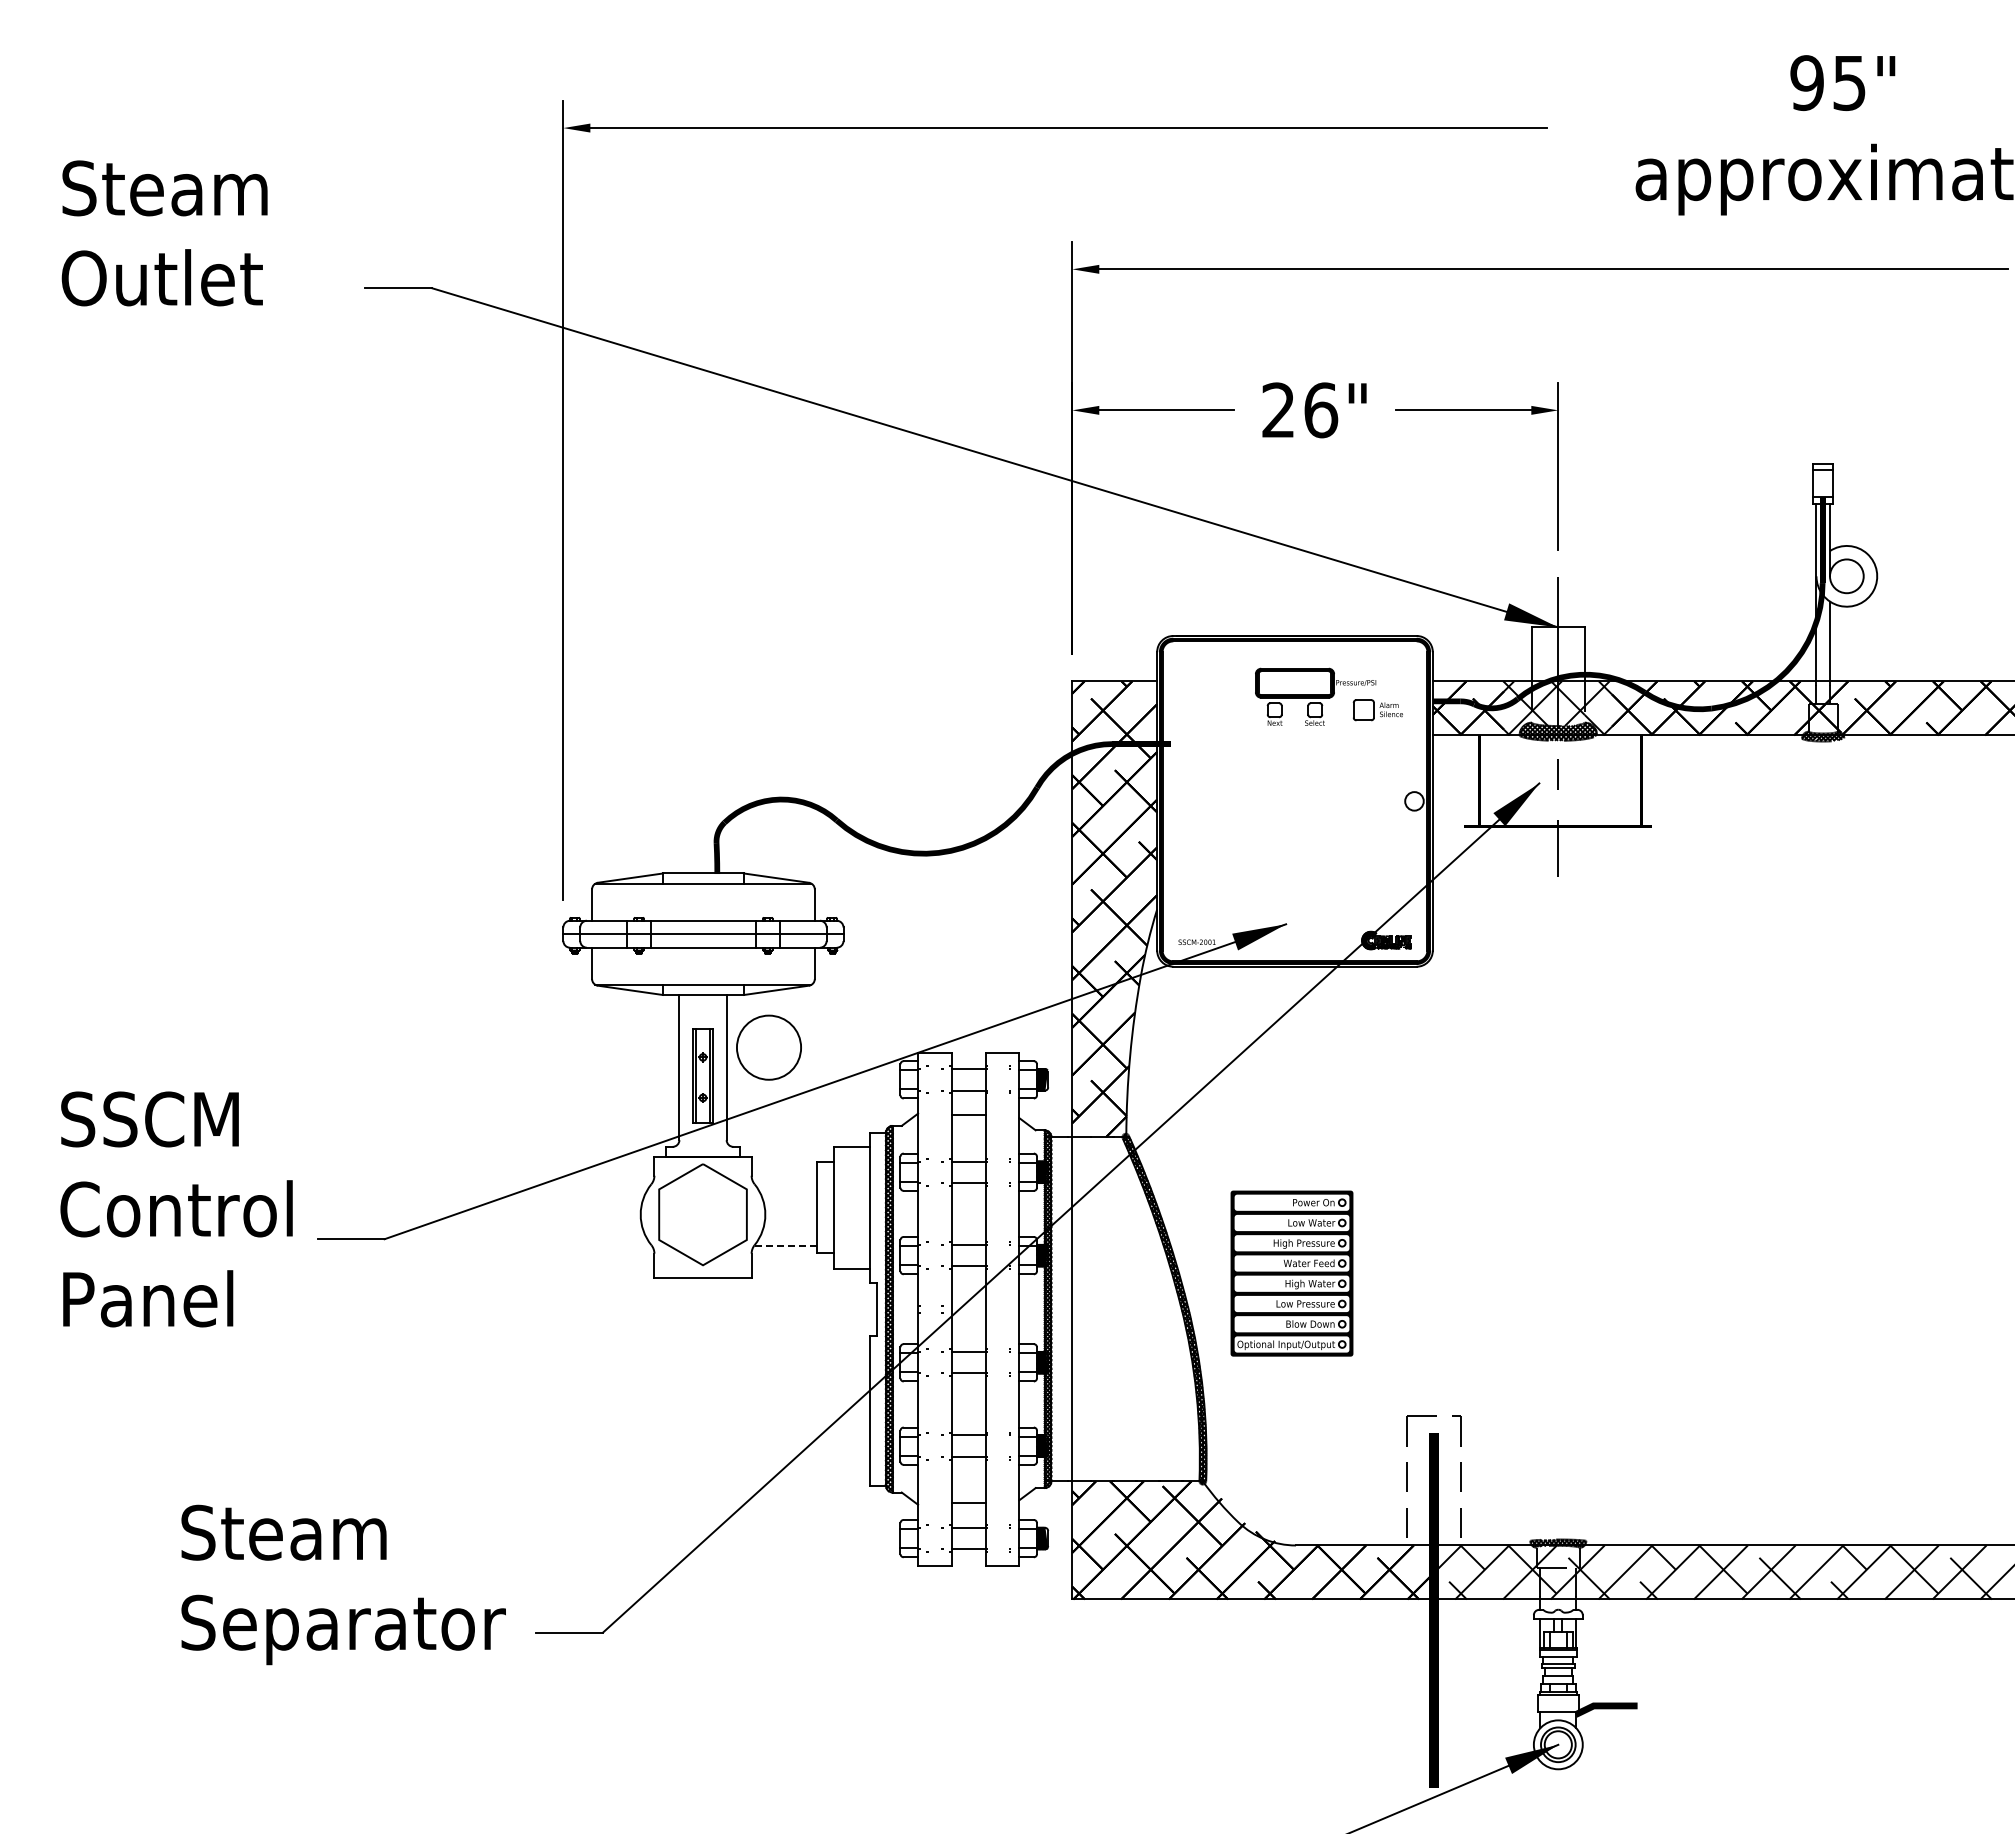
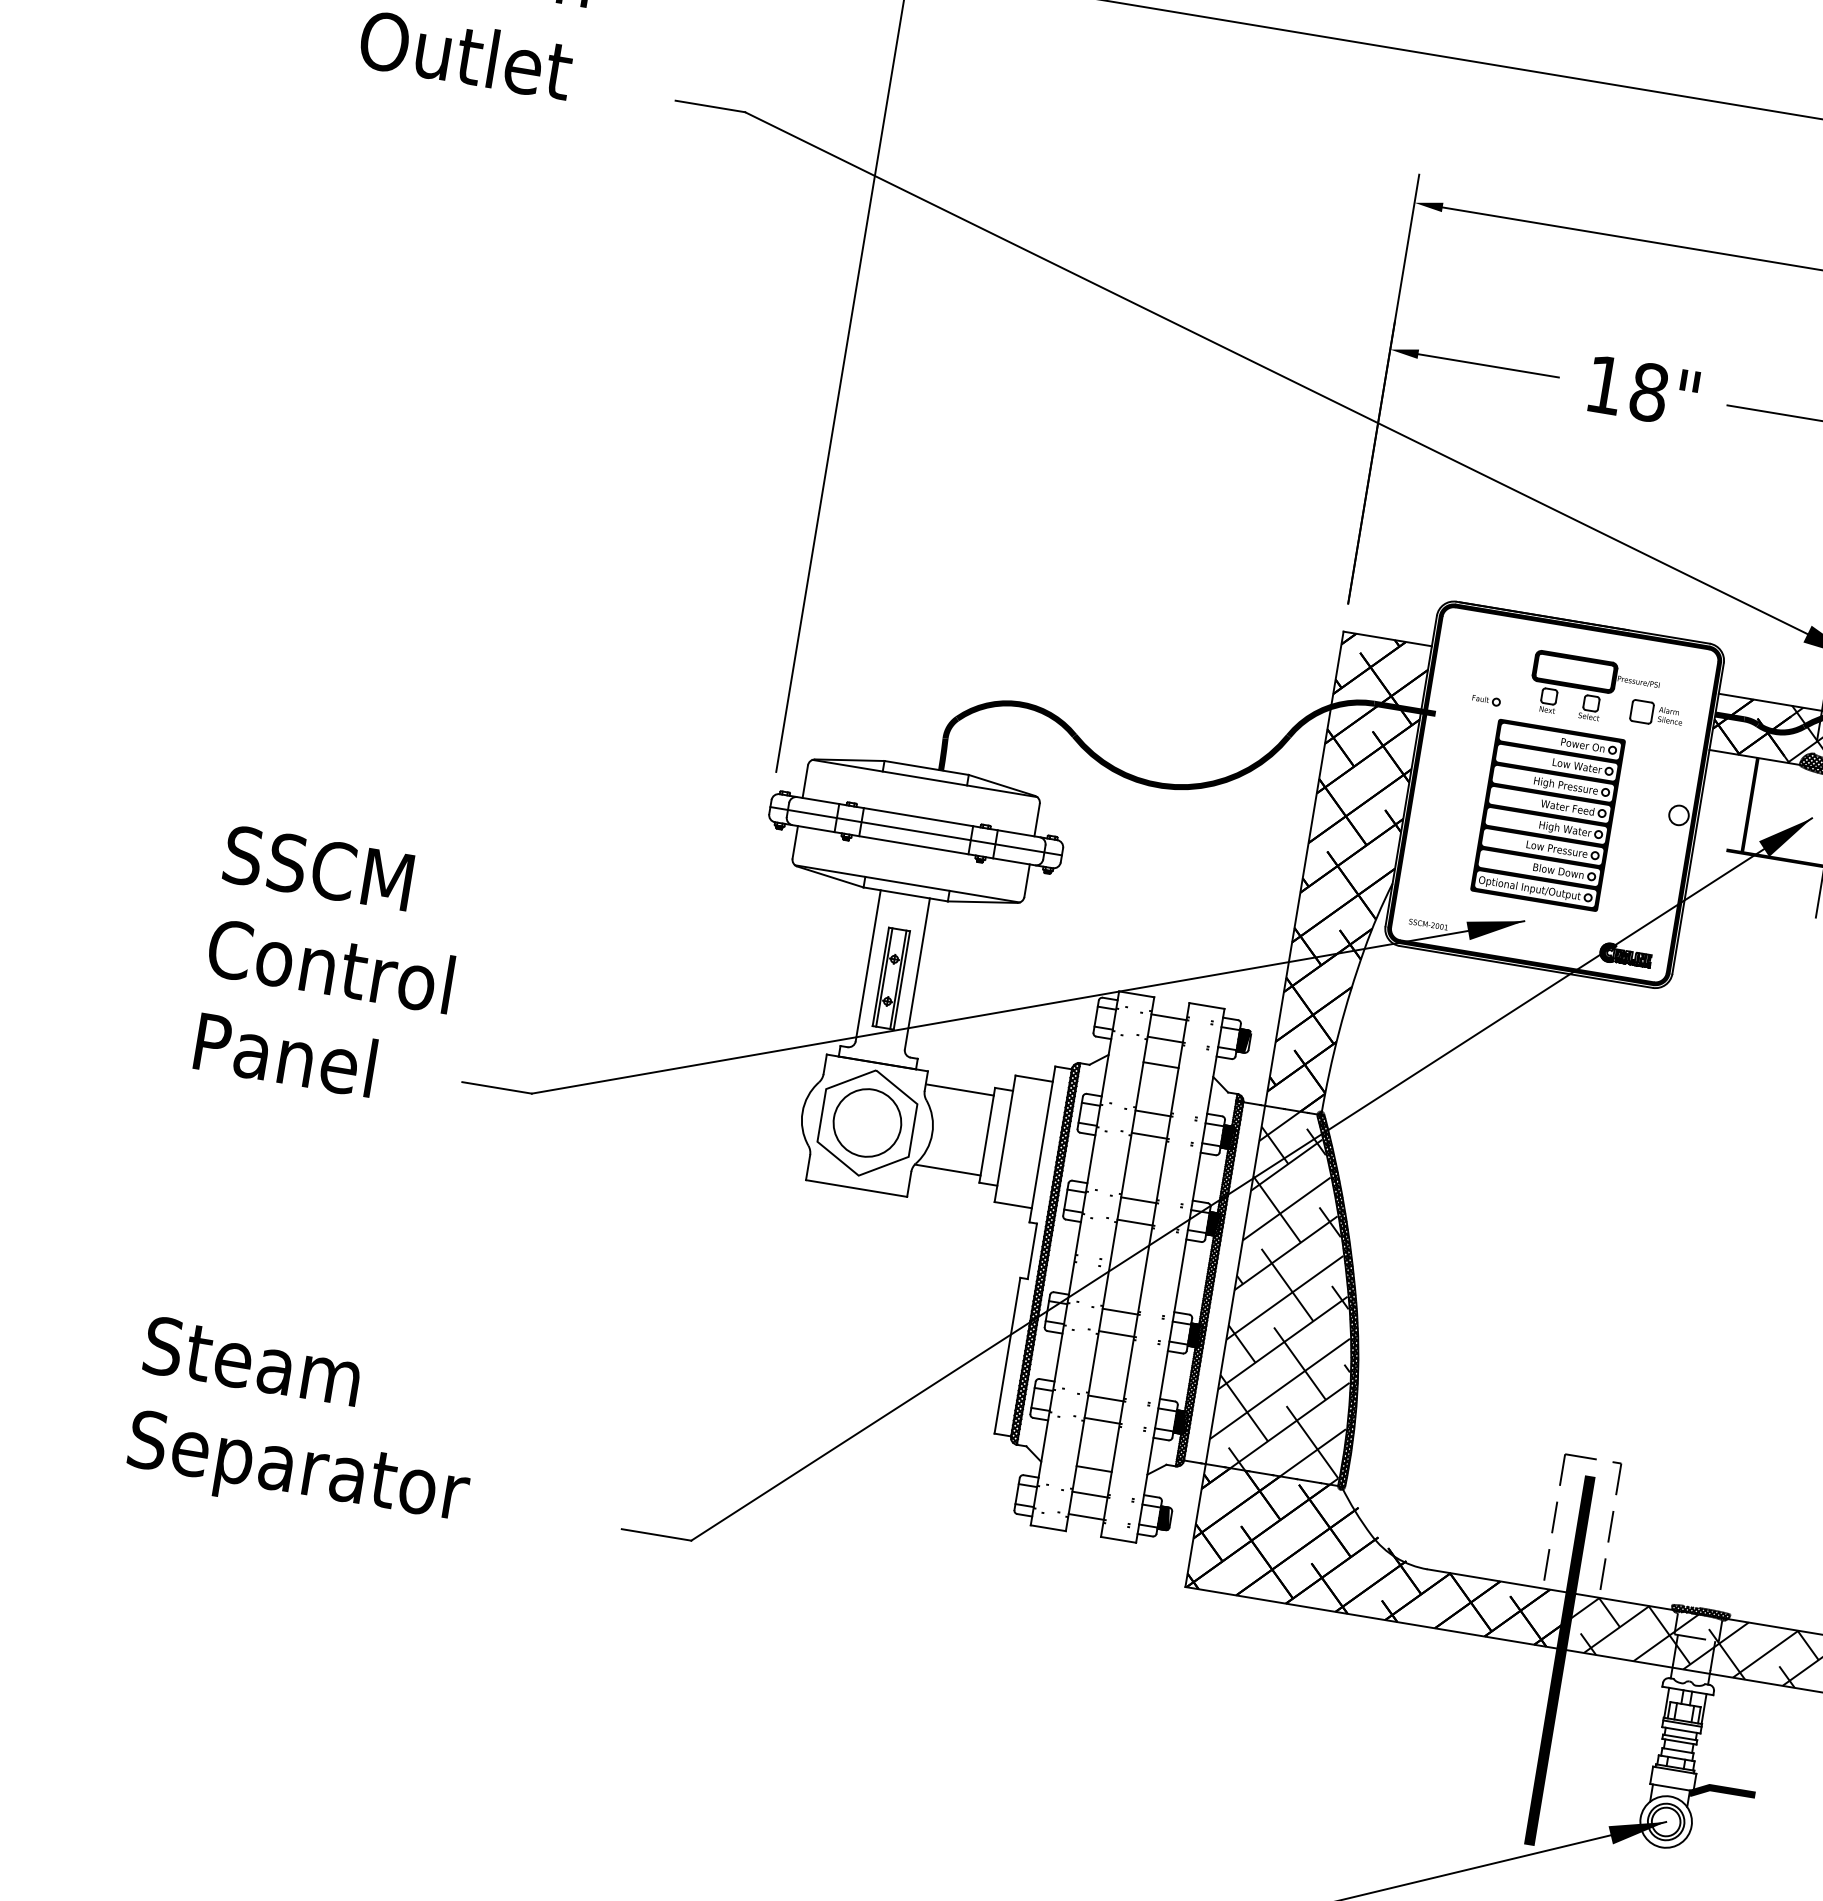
text: (1300, 410) -> (1627, 389), 26" -> 18"
part: (1216, 723) -> (1486, 700), added
circle: (768, 1047) -> (866, 1122), moved
line: (784, 1169) -> (960, 1089), added
text: (176, 1209) -> (330, 966), moved
line: (785, 1246) -> (947, 1170), dashed -> solid
part: (1291, 1273) -> (1547, 815), moved
hatch: (1135, 1309) -> (1301, 1296), added
text: (343, 1584) -> (305, 1425), moved

